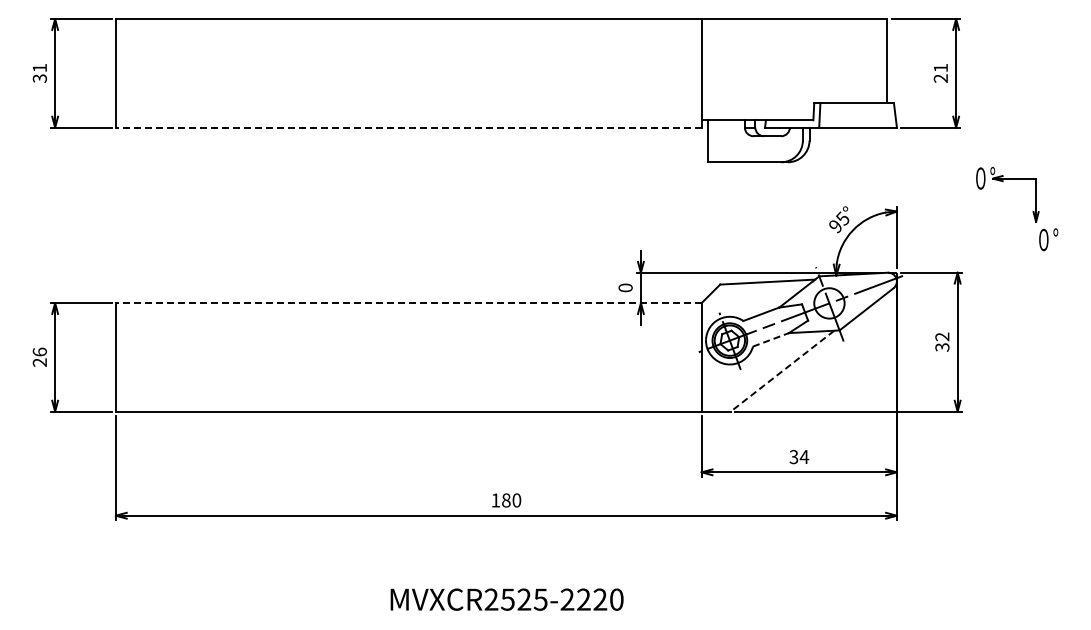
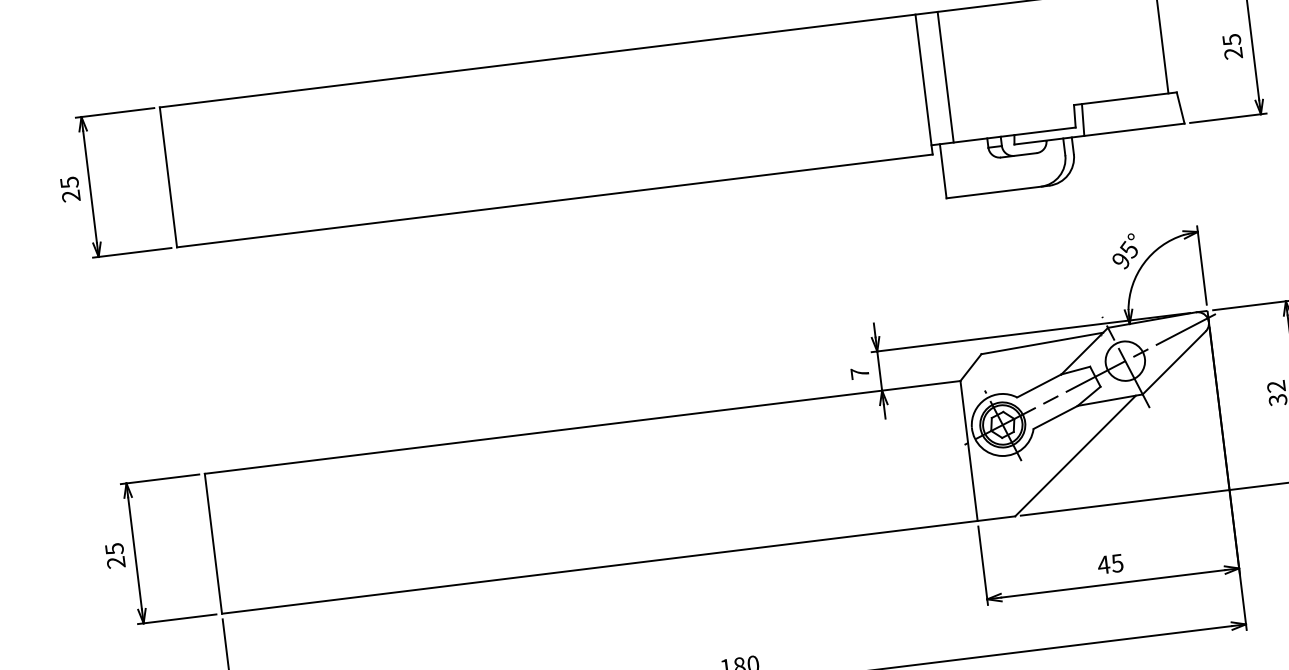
text: (940, 67) -> (1231, 39), 21 -> 25
line: (718, 69) -> (945, 76), added
text: (39, 72) -> (69, 188), 31 -> 25
line: (408, 127) -> (554, 200), dashed -> solid
text: (625, 287) -> (859, 372), 0 -> 7
line: (408, 303) -> (582, 427), dashed -> solid
line: (771, 339) -> (1056, 416), dashed -> solid
text: (39, 351) -> (113, 548), 26 -> 25
line: (782, 371) -> (1075, 456), dashed -> solid
text: (799, 457) -> (1111, 564), 34 -> 45

